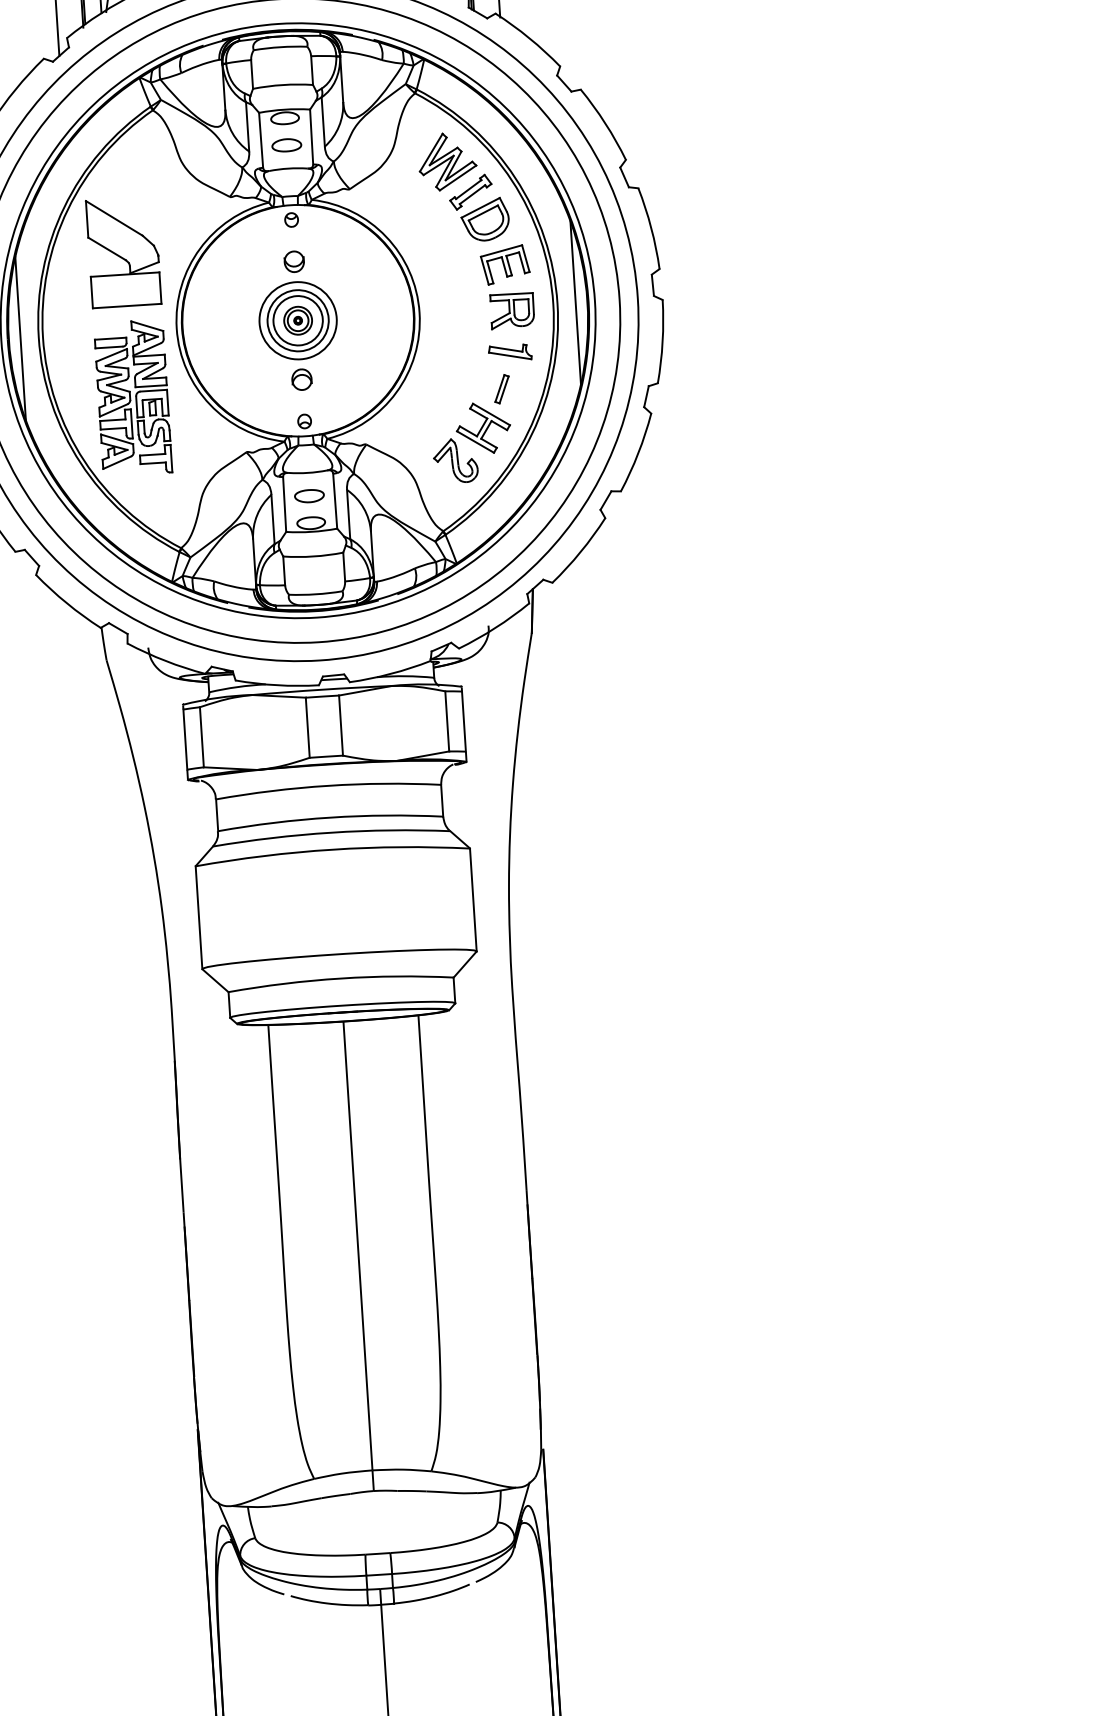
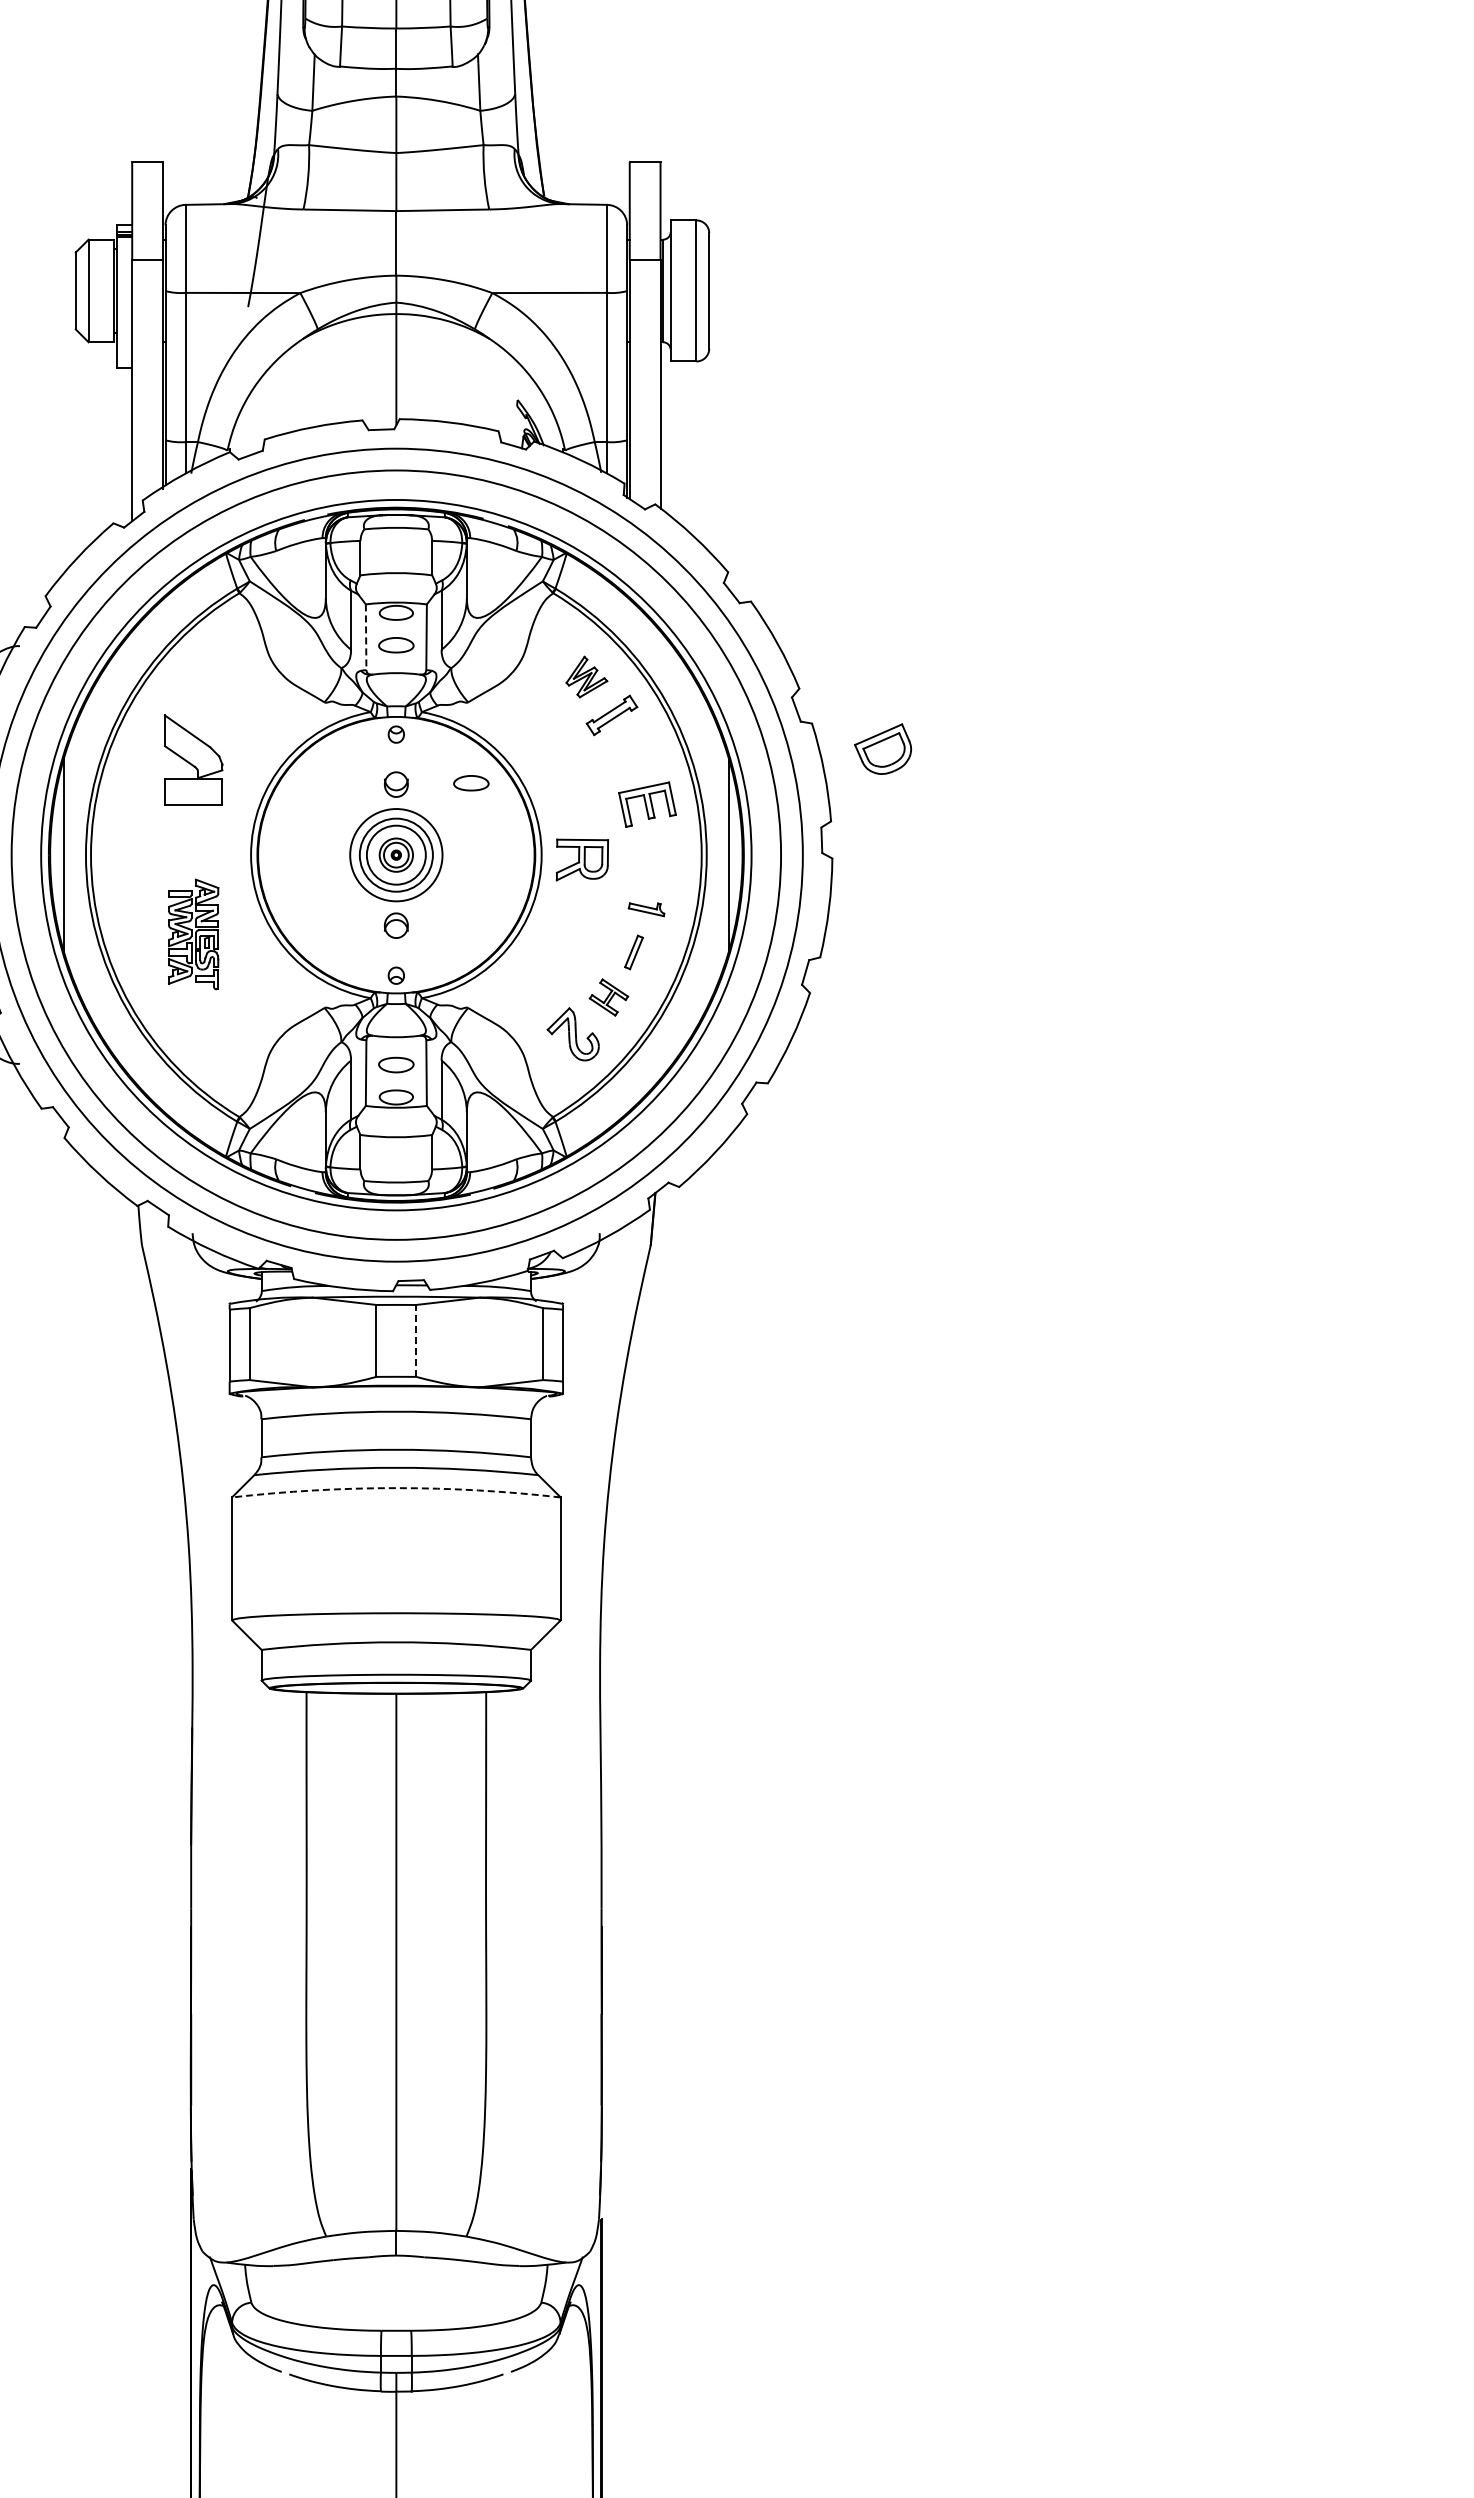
line: (261, 140) -> (366, 637), solid -> dashed
part: (447, 161) -> (586, 676), size x0.6
part: (485, 219) -> (883, 748), moved
part: (123, 252) -> (193, 760), size x0.7
part: (357, 256) -> (471, 783), added
part: (512, 310) -> (582, 859), moved
part: (510, 352) -> (646, 909), size x0.7
part: (132, 398) -> (193, 934), size x0.6
part: (483, 428) -> (608, 997), size x0.6
line: (341, 725) -> (416, 1340), solid -> dashed
arc: (332, 849) -> (396, 1488), solid -> dashed

